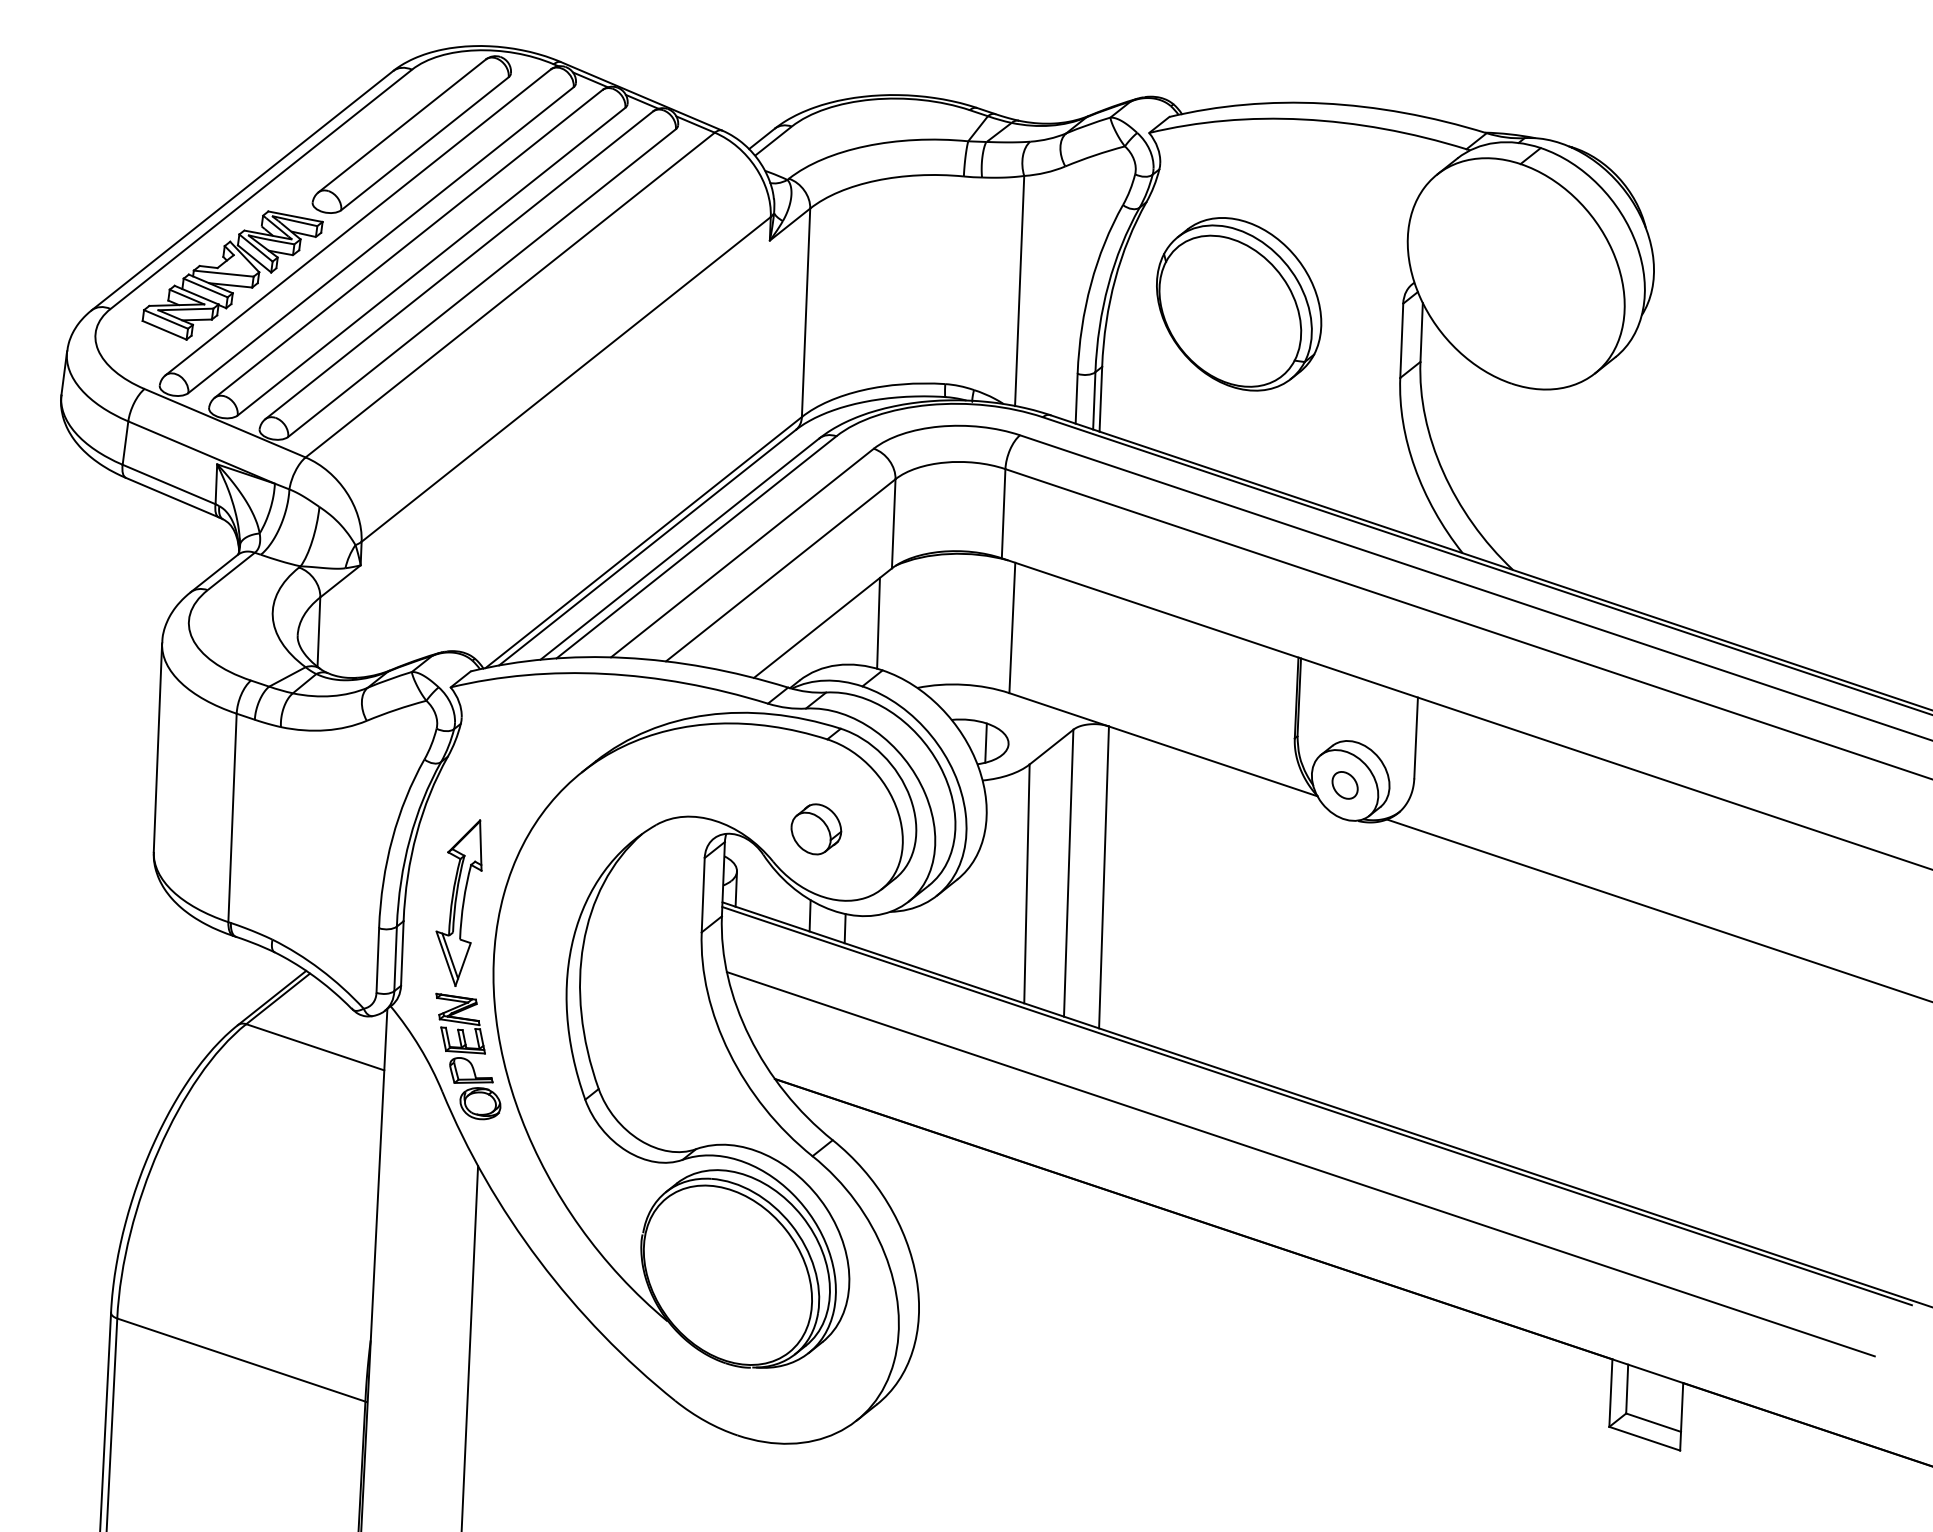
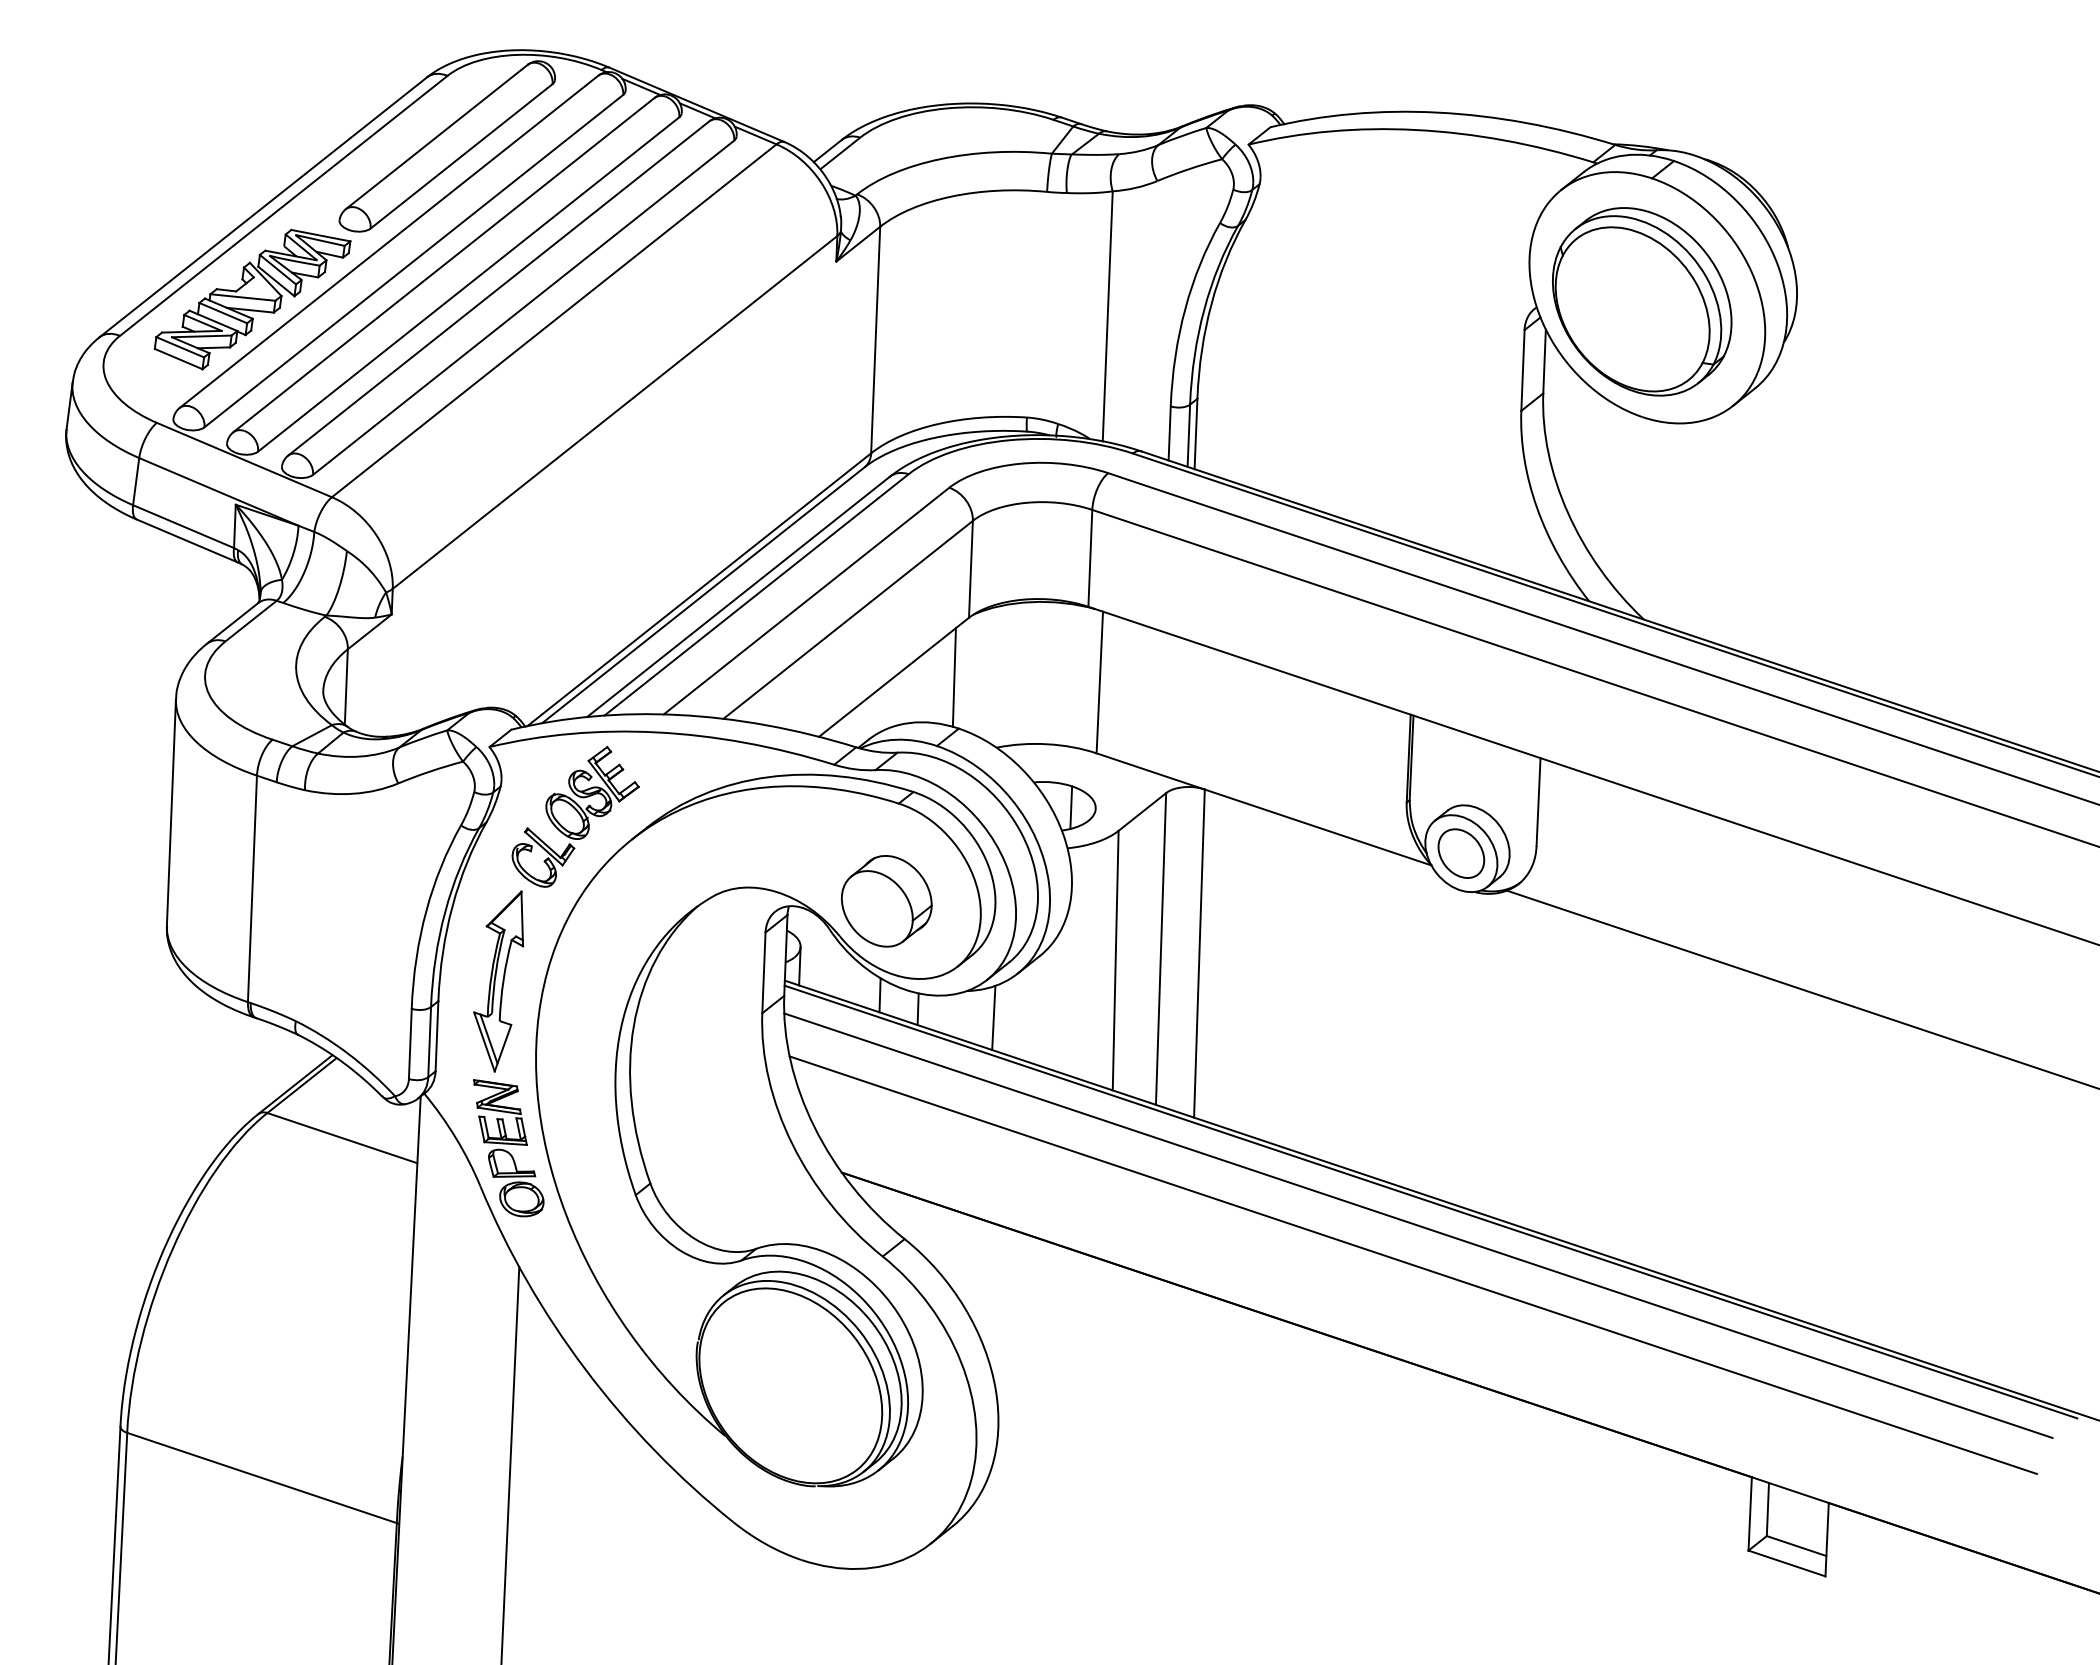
part: (1239, 304) -> (1642, 301), moved
part: (529, 751) -> (575, 816), added
part: (1345, 785) -> (1461, 853), size x1.67
part: (816, 829) -> (886, 901), size x1.67
line: (914, 936) -> (993, 1017), added
line: (1305, 1127) -> (1418, 1225), added

